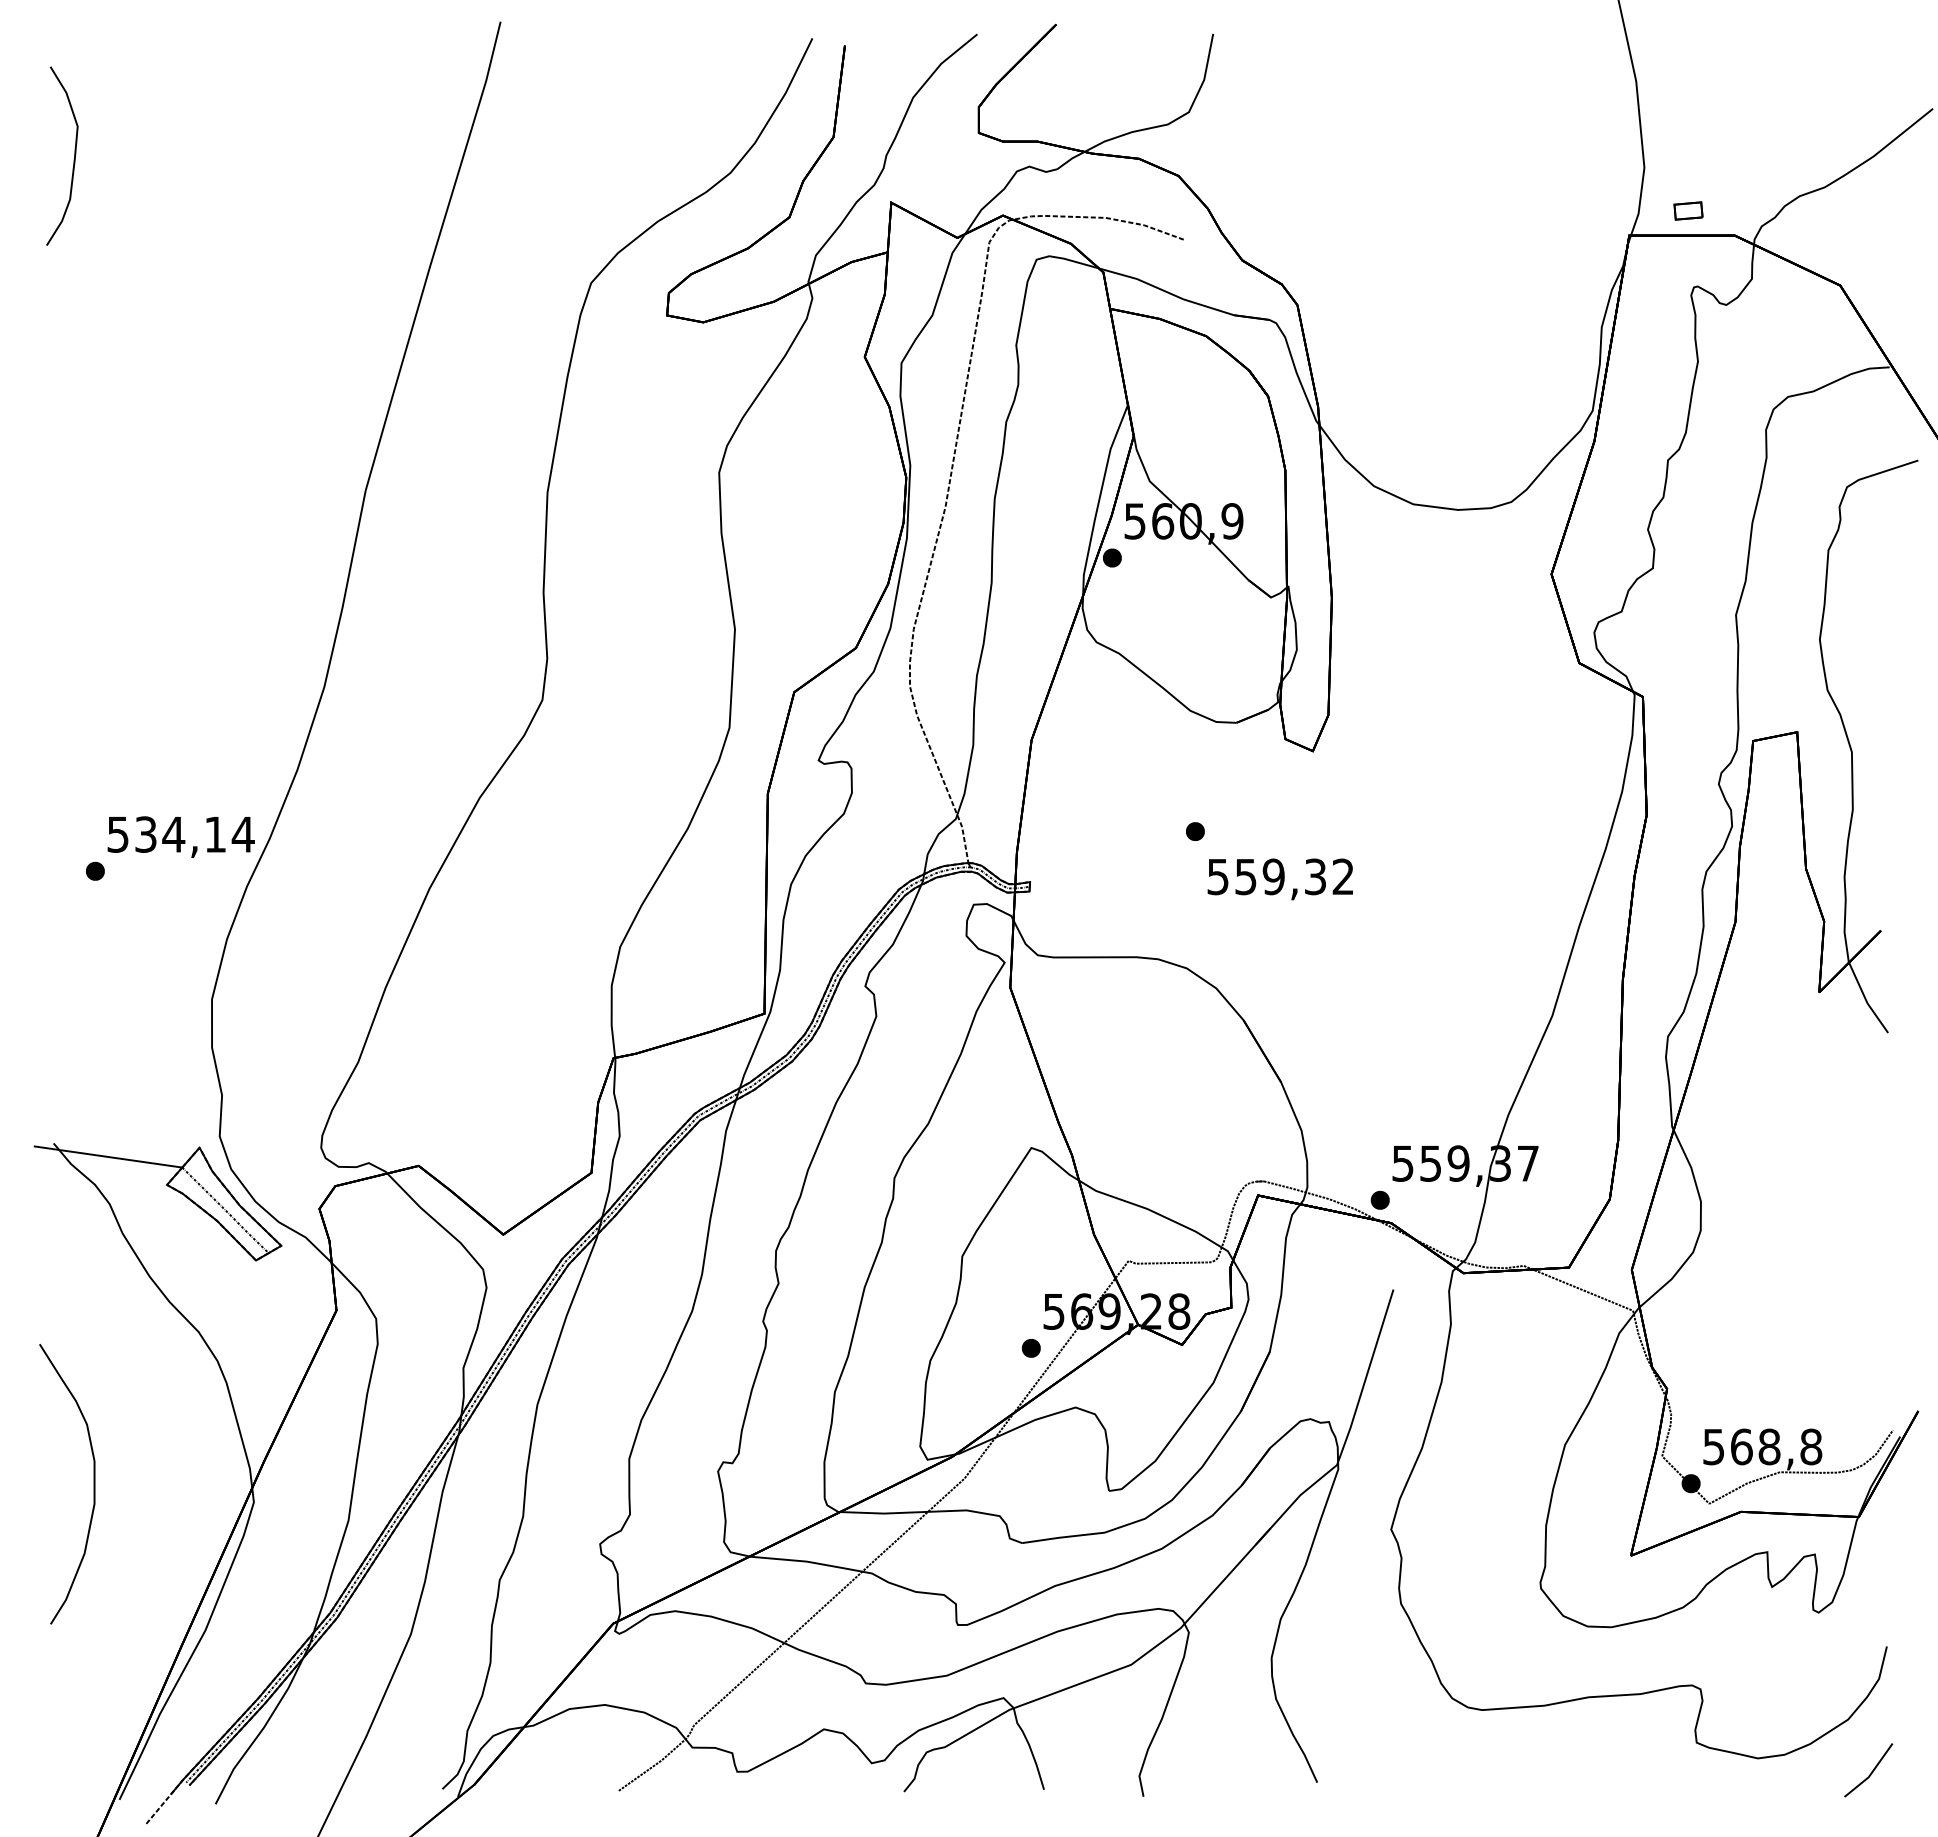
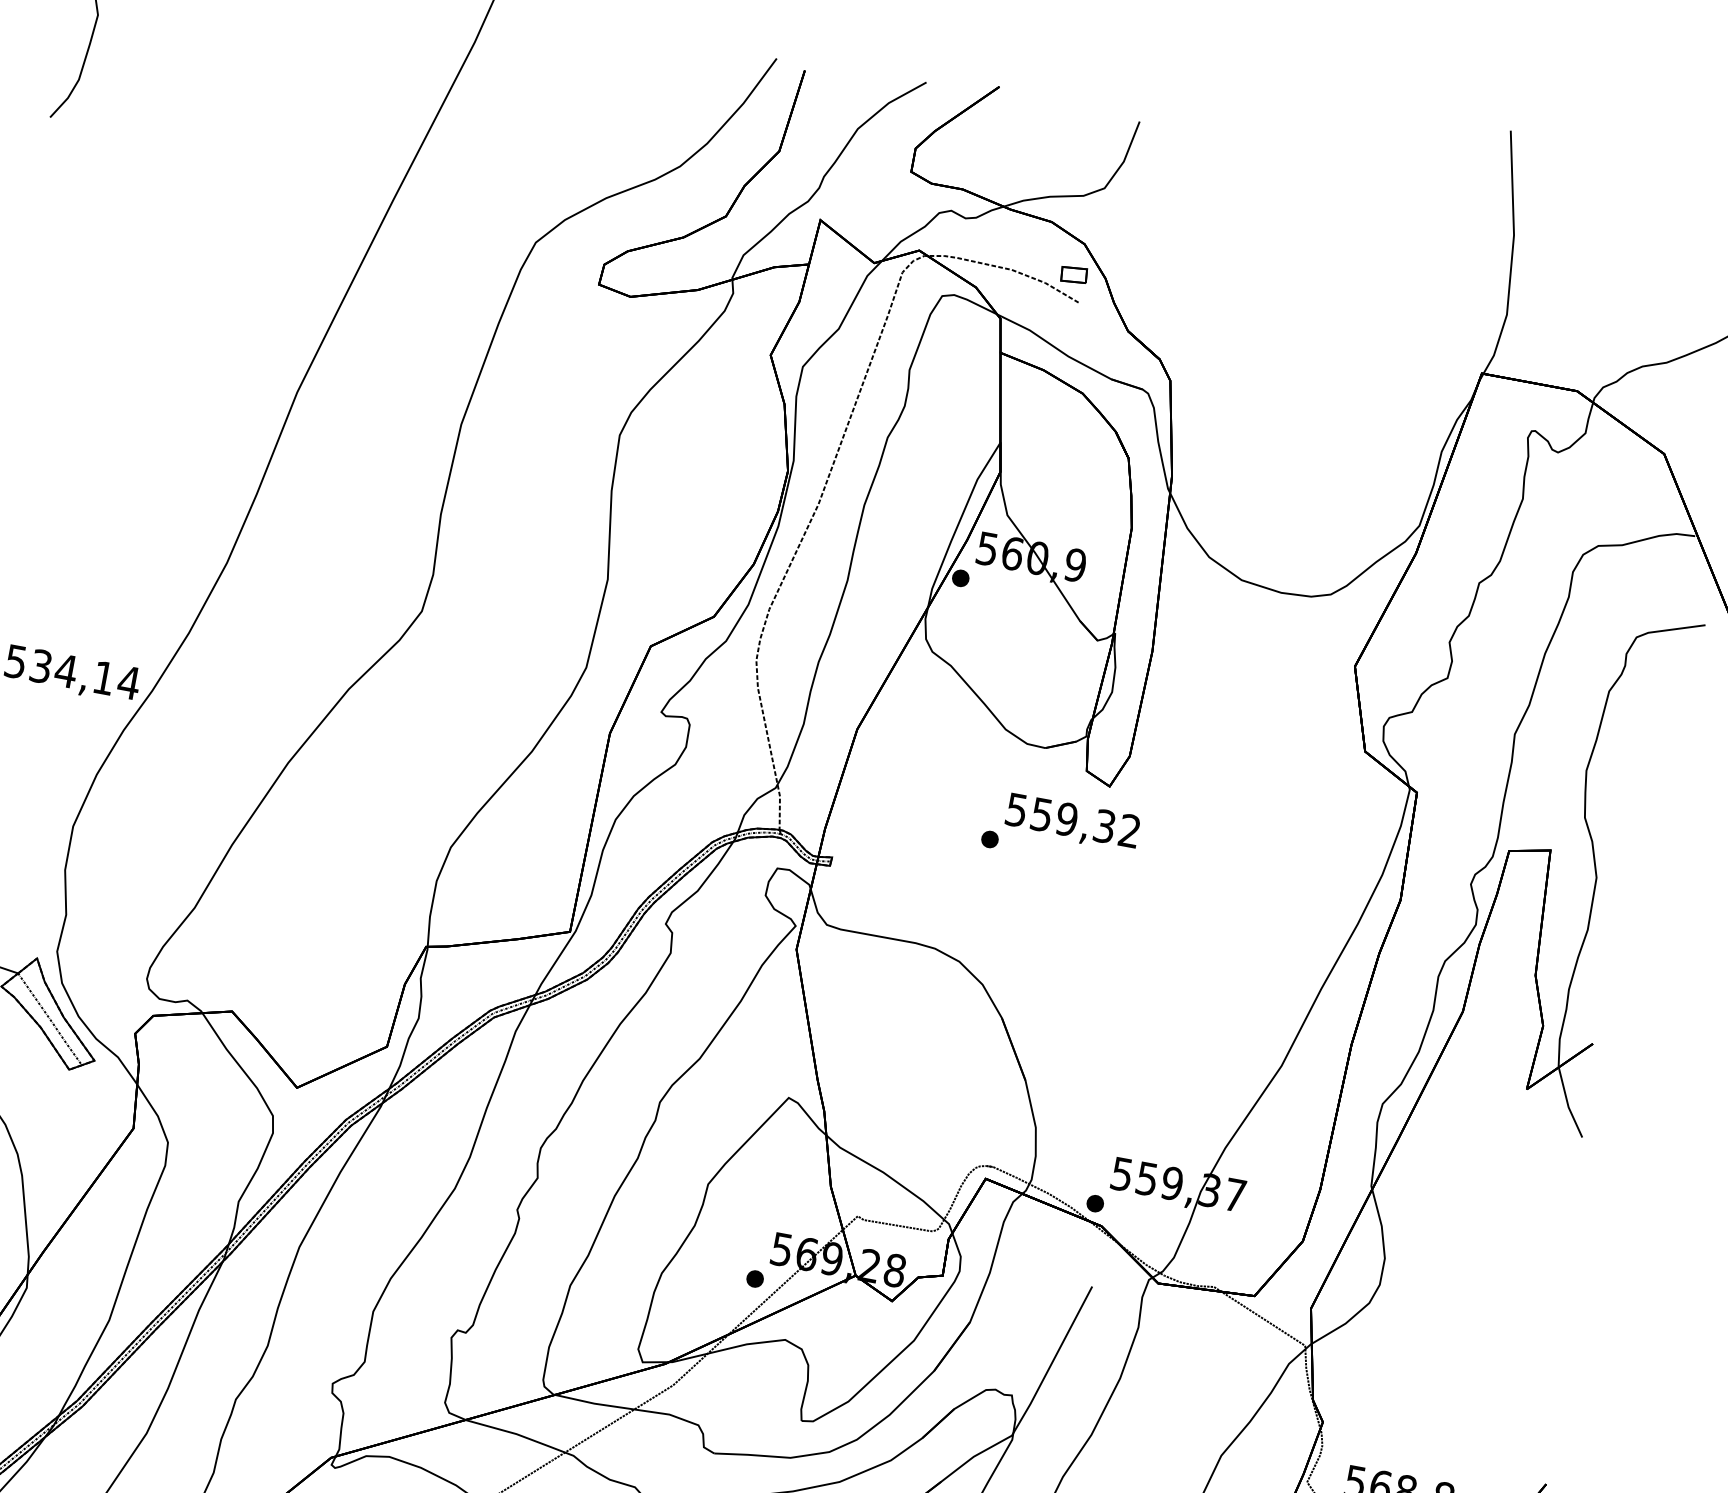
part: (1688, 210) -> (1074, 274), moved
text: (1279, 879) -> (1071, 822), moved

